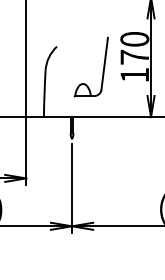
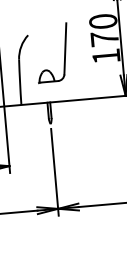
part: (103, 66) -> (64, 51), moved

